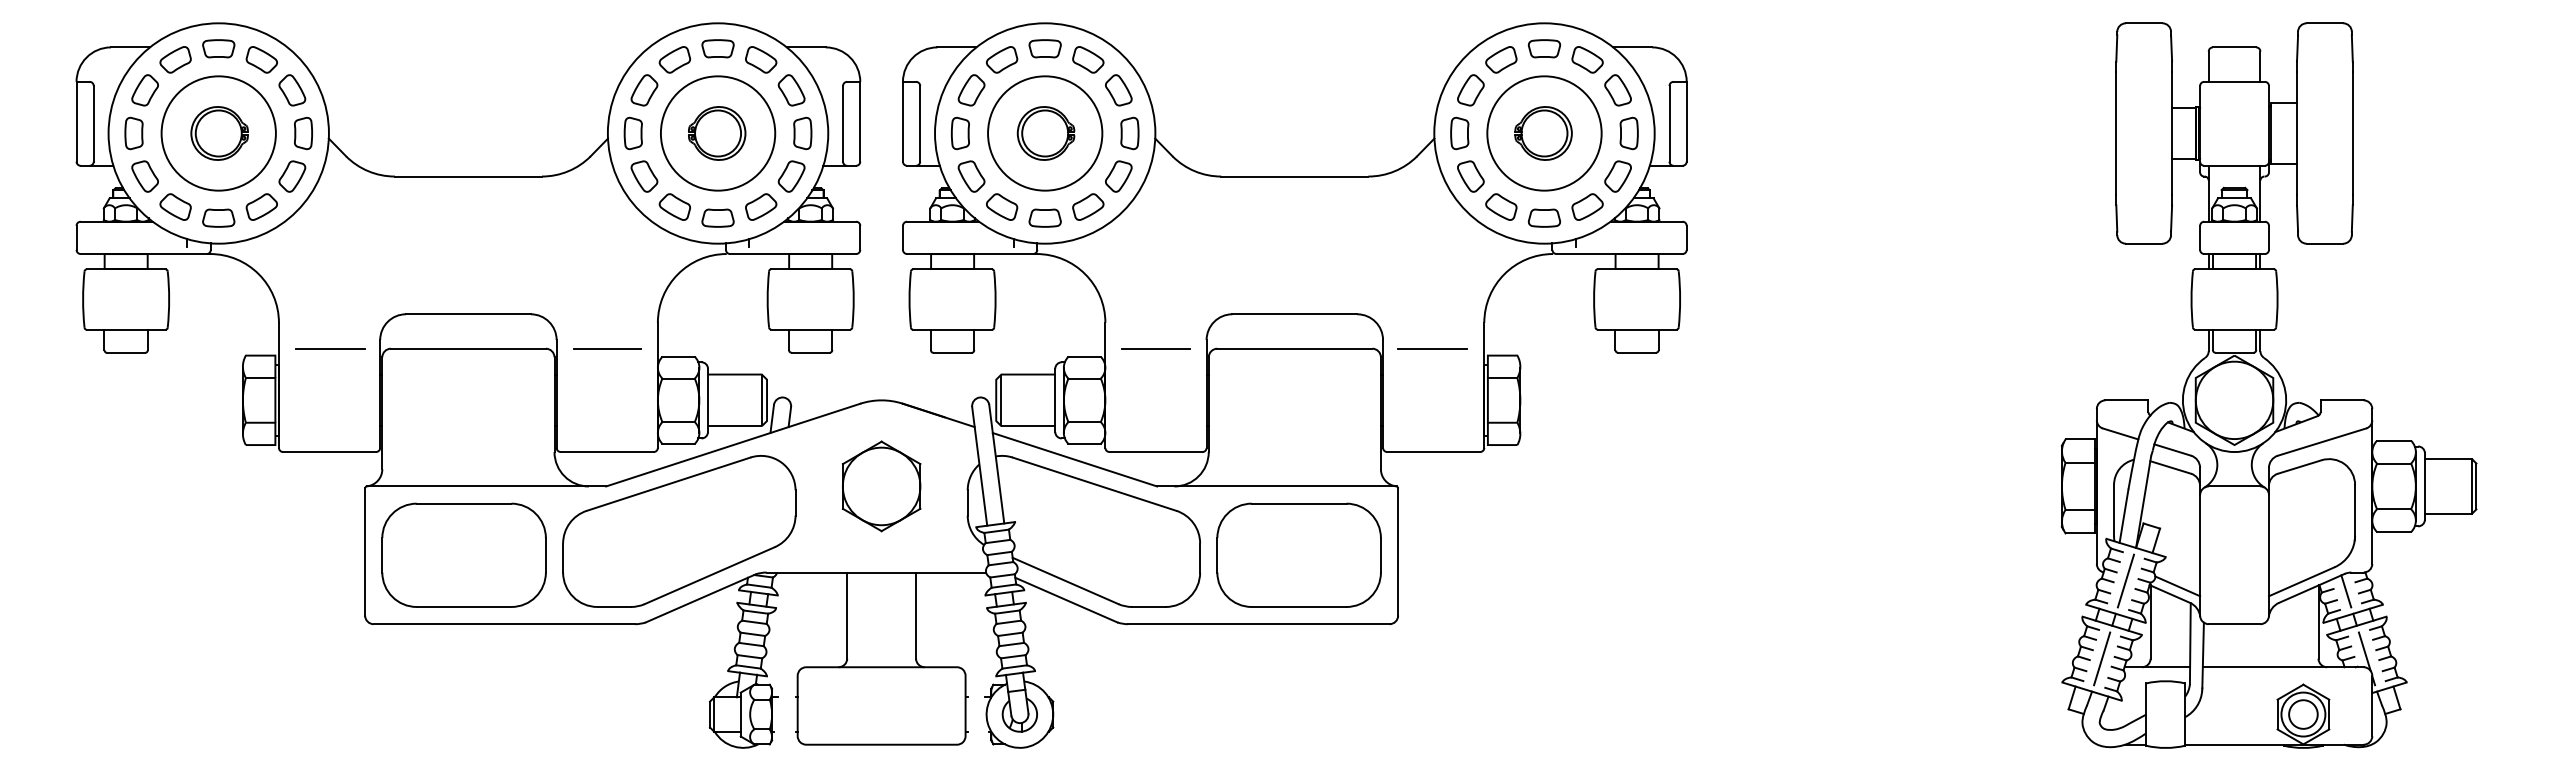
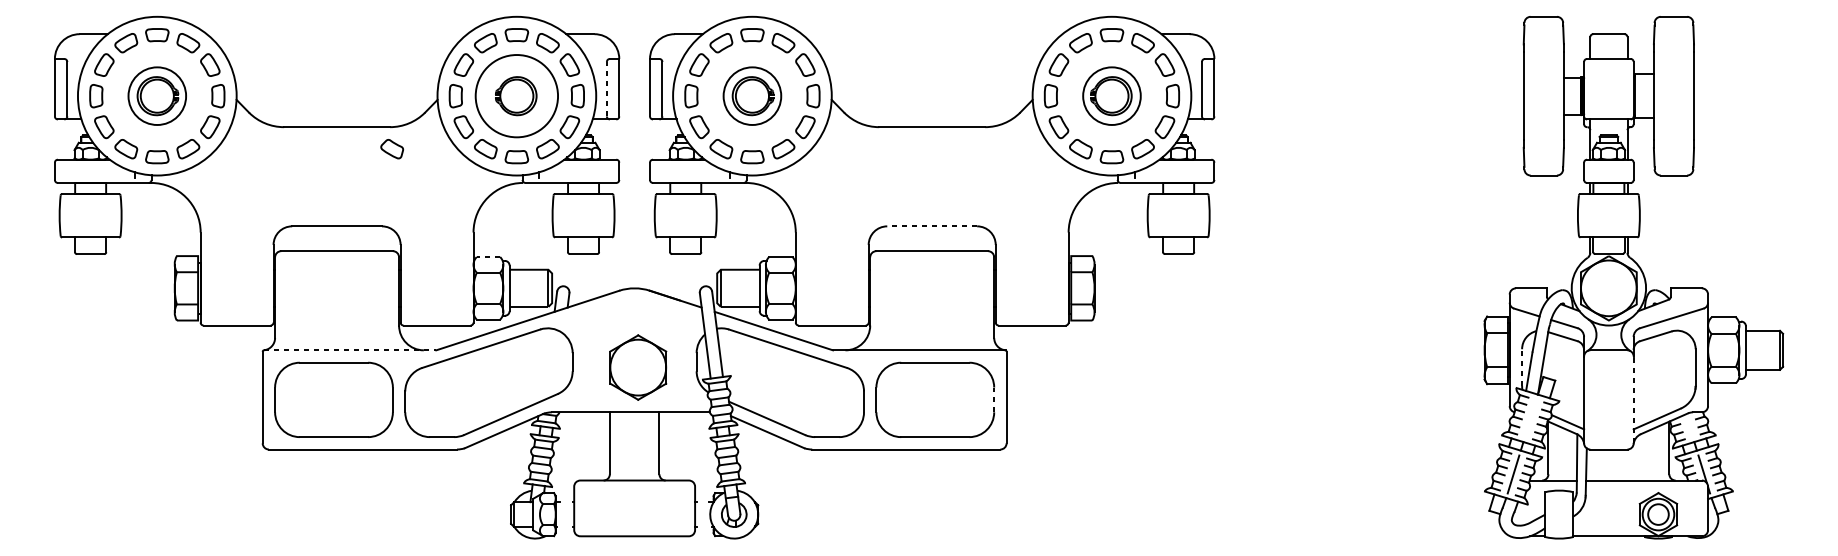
line: (843, 123) -> (607, 88), solid -> dashed
circle: (218, 133) -> (157, 96), size x0.7
circle: (1045, 133) -> (752, 96), size x0.7
circle: (1544, 133) -> (1111, 96), size x0.7
part: (544, 206) -> (391, 148), added
line: (1294, 314) -> (931, 226), solid -> dashed
line: (330, 348) -> (237, 250), removed
line: (606, 348) -> (436, 250), removed
line: (1155, 348) -> (831, 250), removed
line: (1432, 348) -> (1031, 250), removed
line: (678, 356) -> (488, 256), solid -> dashed
line: (486, 486) -> (350, 350), solid -> dashed
part: (881, 486) -> (638, 367), moved
line: (2114, 509) -> (1522, 366), solid -> dashed
line: (1380, 554) -> (993, 399), solid -> dashed
line: (2268, 554) -> (1633, 399), solid -> dashed
line: (2125, 580) -> (1530, 418), removed
line: (2346, 591) -> (1689, 425), removed

